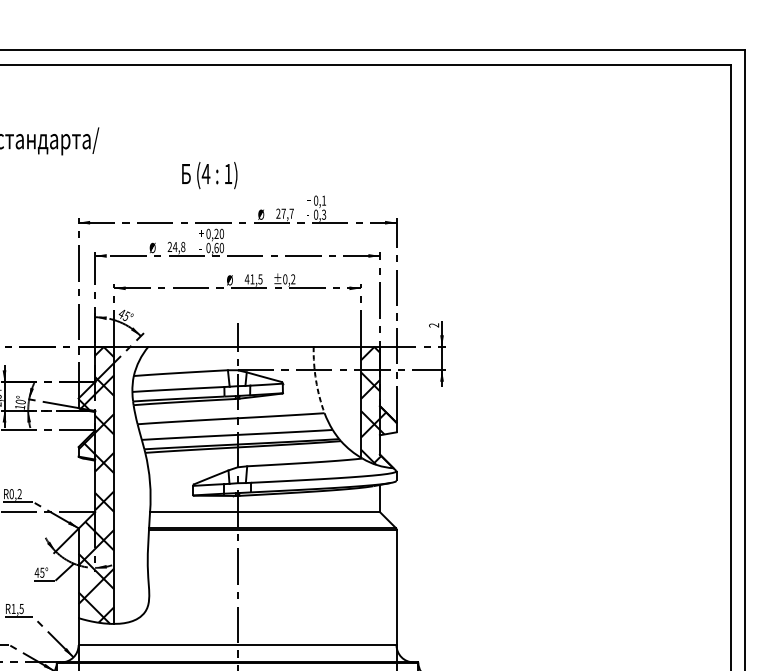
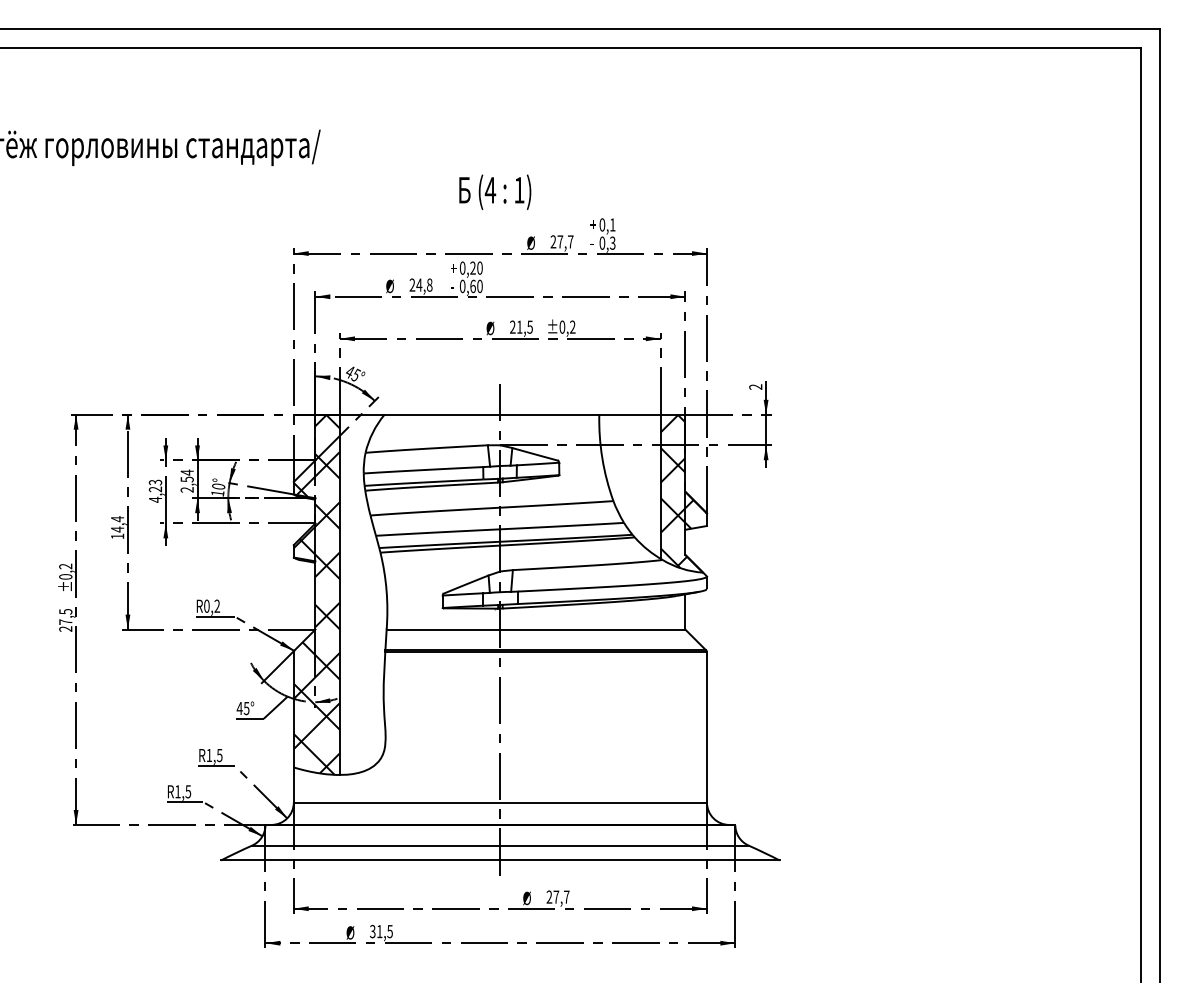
text: (209, 174) -> (495, 191), moved
text: (246, 278) -> (512, 326), 41,5 -> 21,5
arc: (316, 380) -> (602, 458), dashed -> solid

